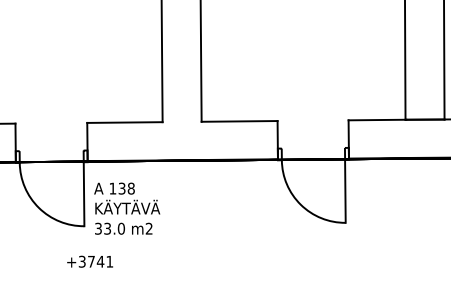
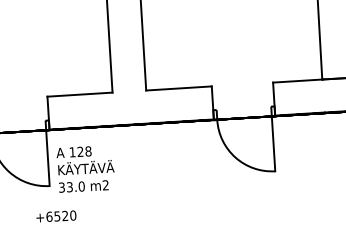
text: (121, 188) -> (80, 151), 138 -> 128
text: (95, 261) -> (60, 216), +3741 -> +6520

